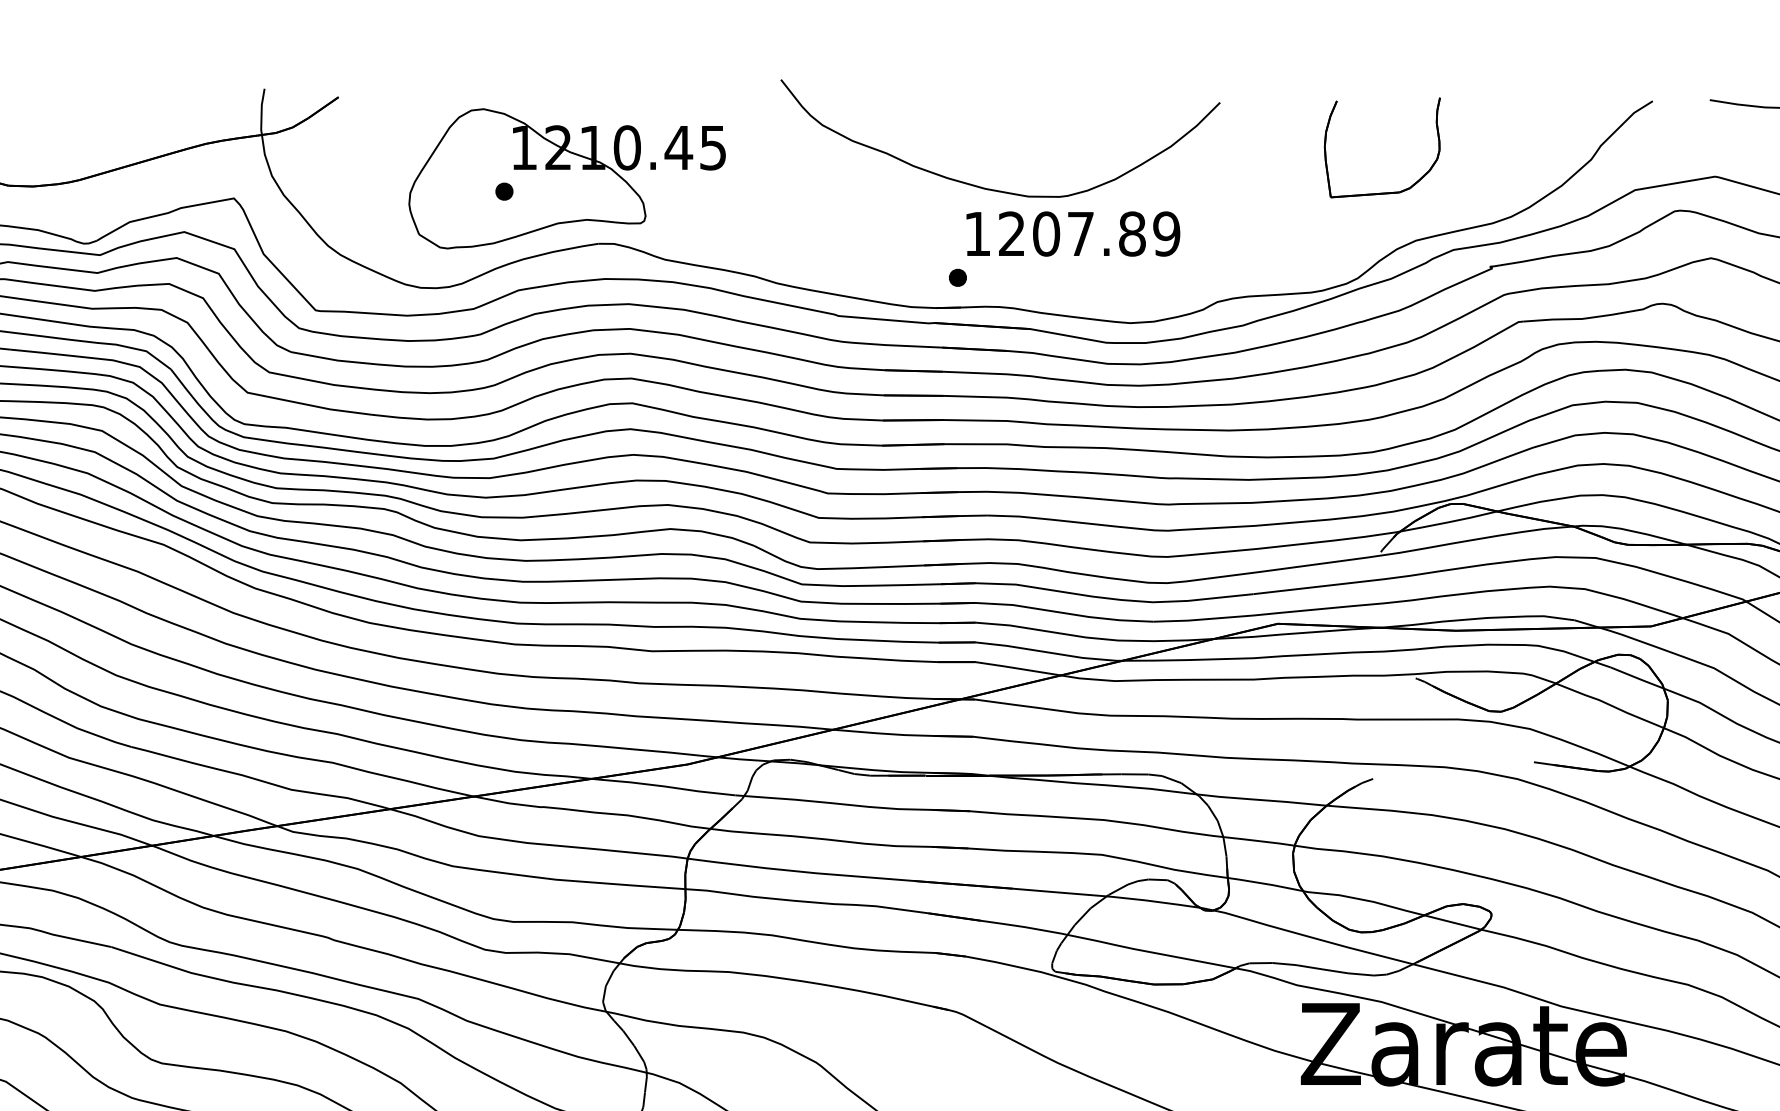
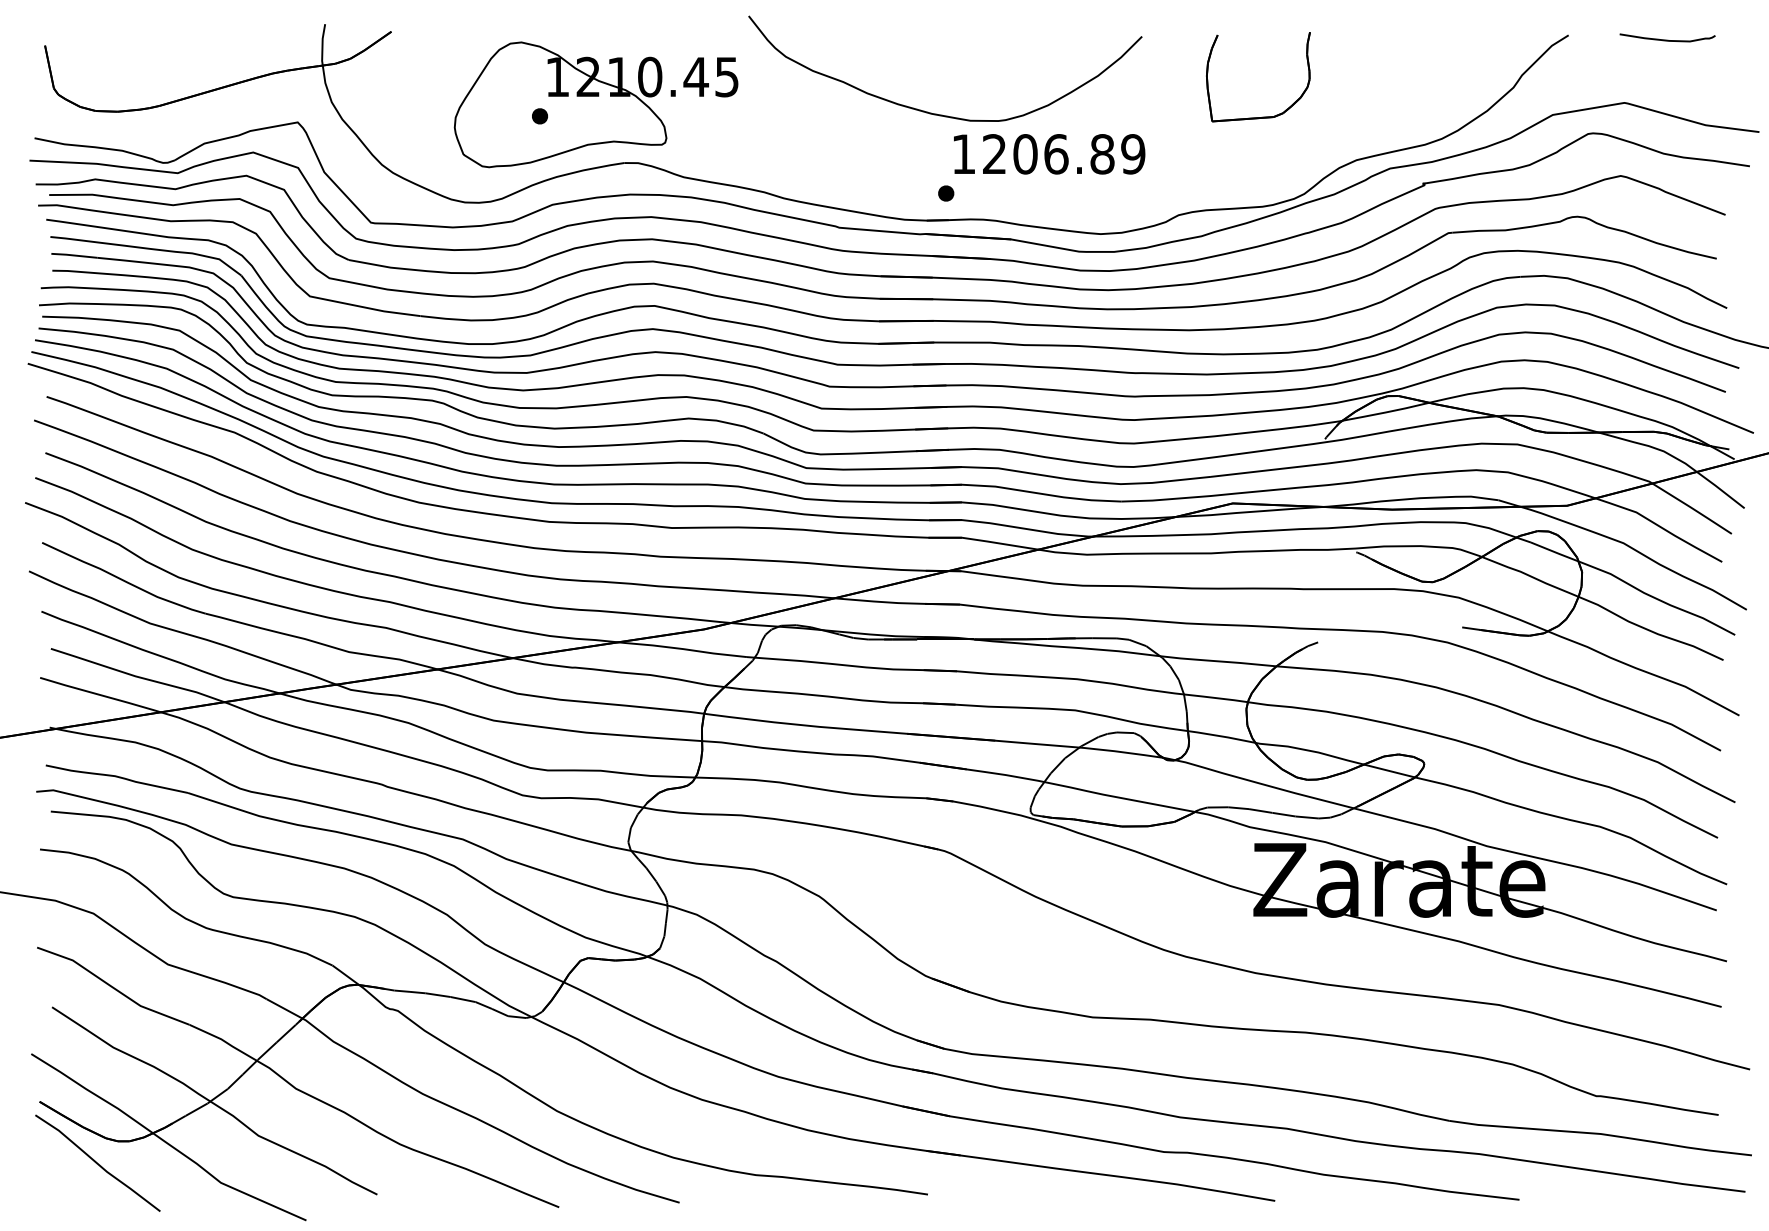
curve: (990, 188) -> (936, 113), moved
part: (1386, 191) -> (1262, 116), moved
text: (1081, 234) -> (1056, 154), 1207.89 -> 1206.89

